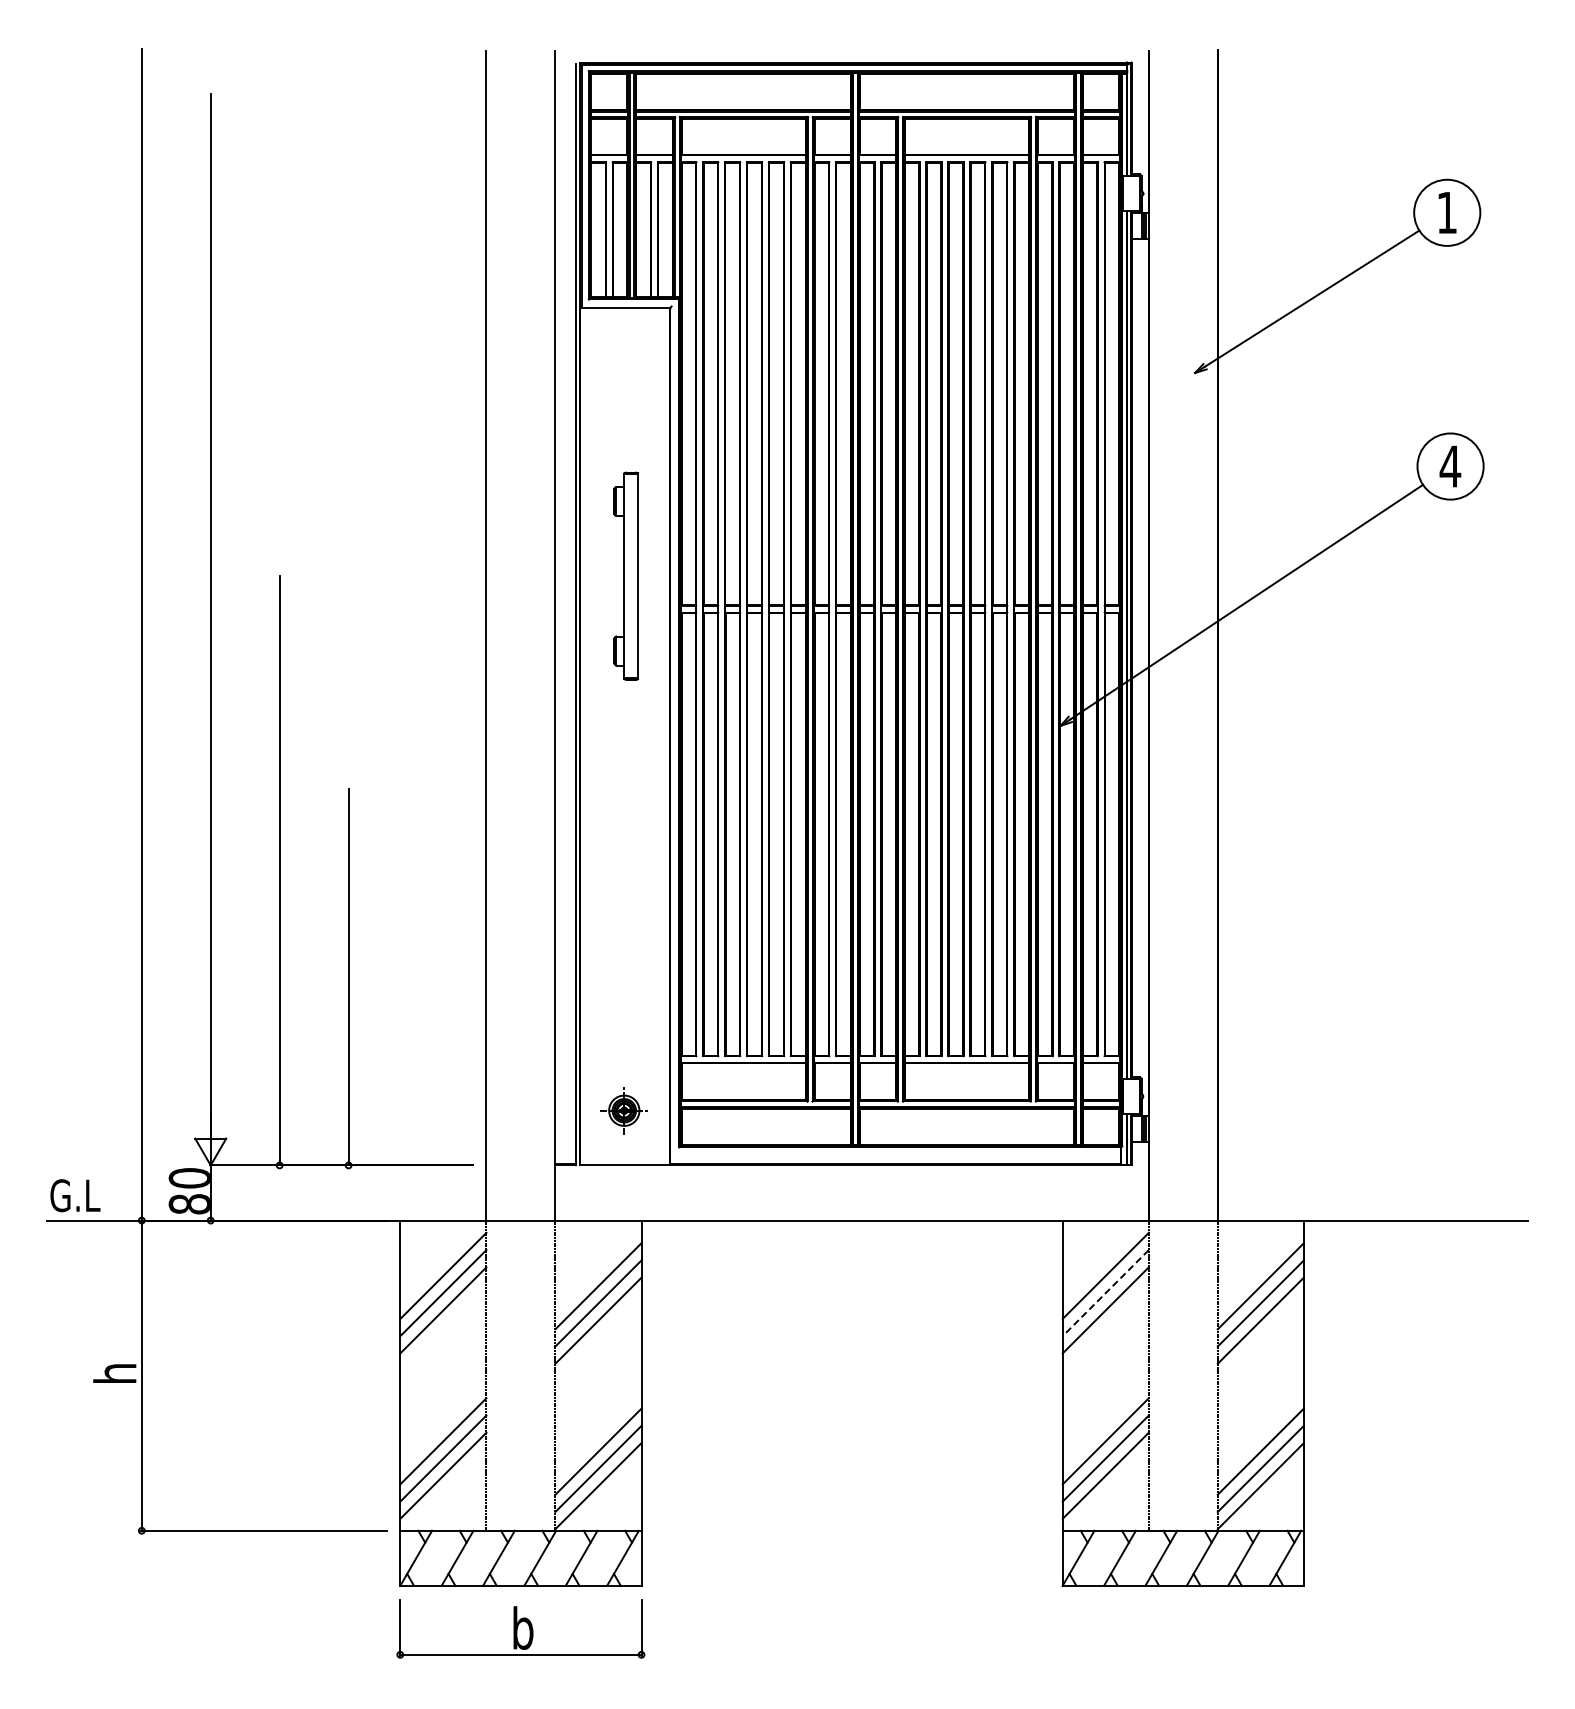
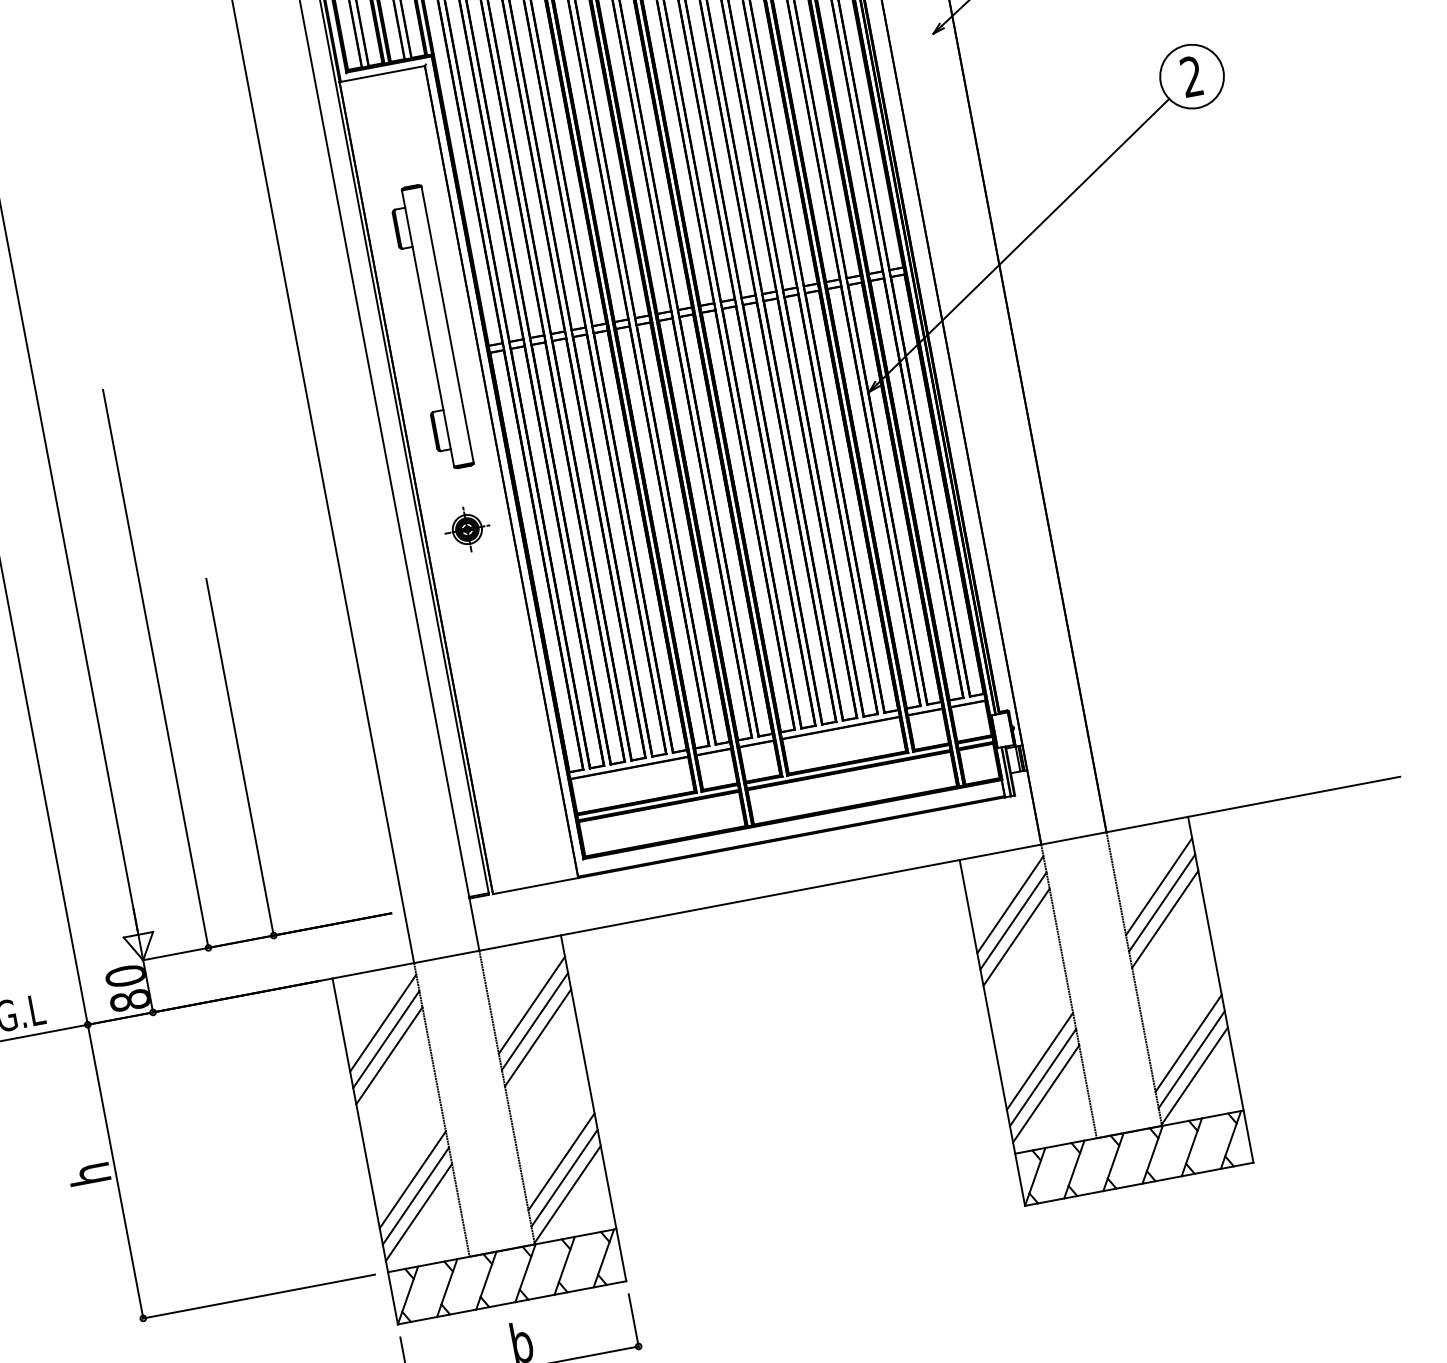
text: (1450, 466) -> (1192, 76), 4 -> 2
part: (626, 576) -> (431, 328), size x1.43
part: (623, 1110) -> (466, 529), moved
line: (1105, 1293) -> (1013, 921), dashed -> solid

